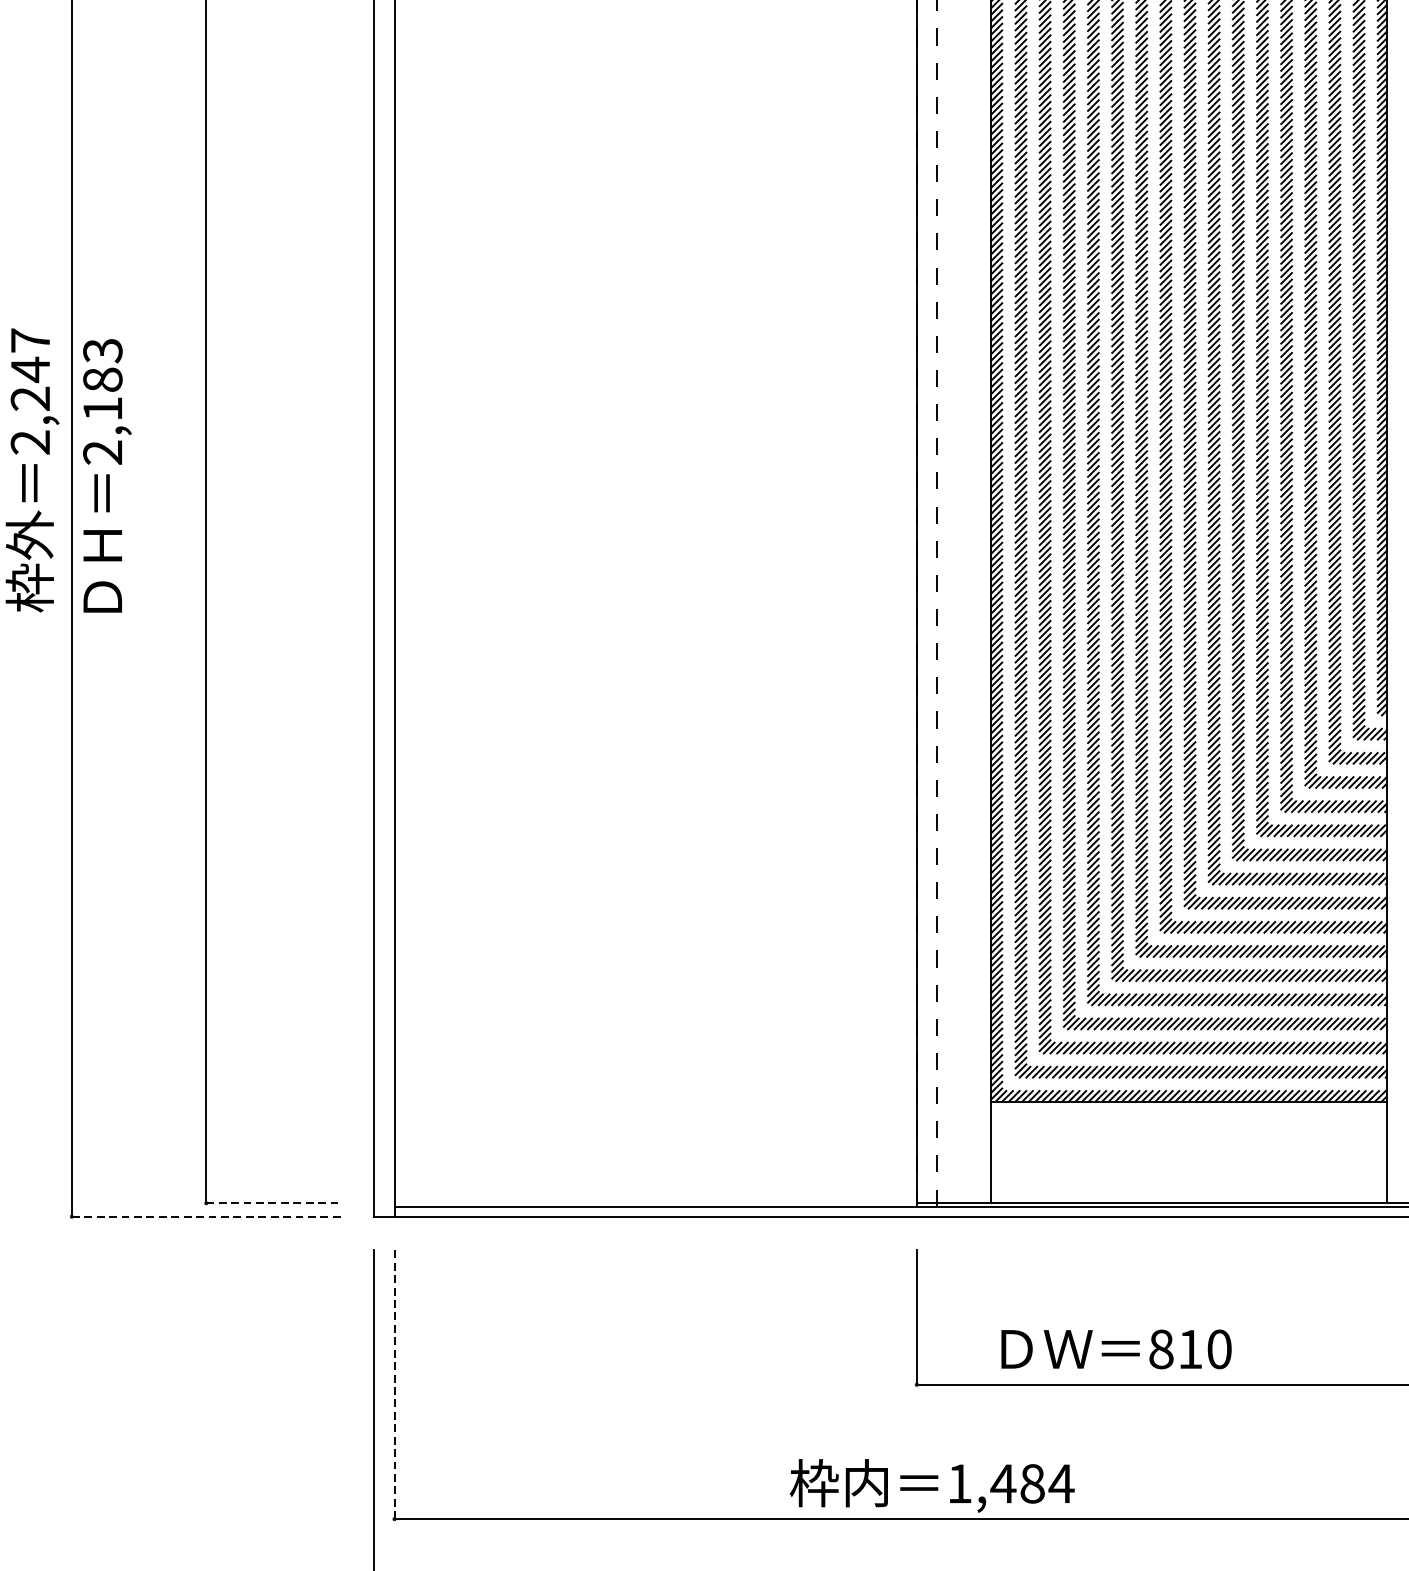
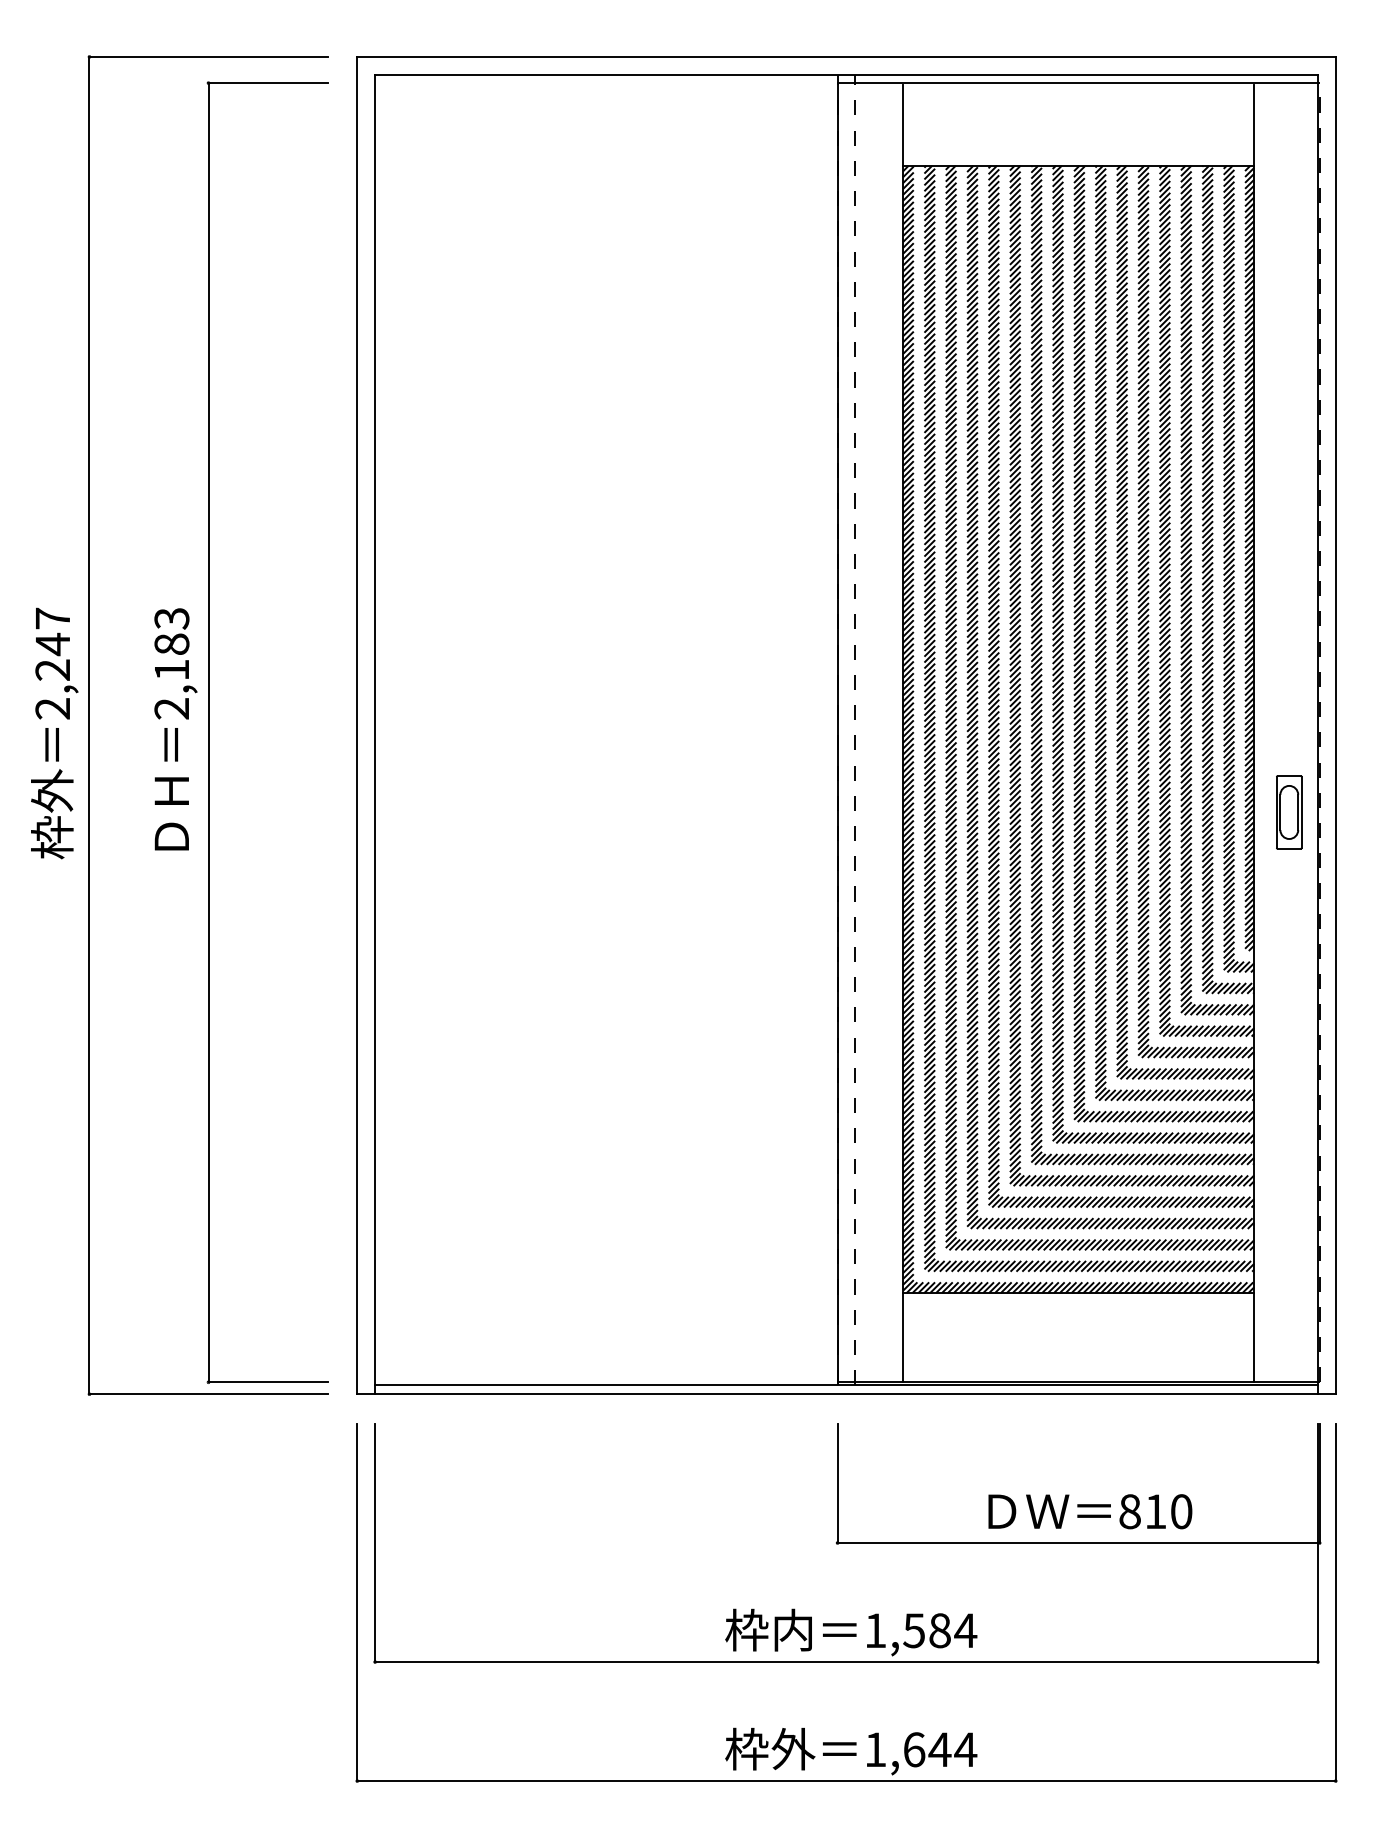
text: (106, 476) -> (175, 729), moved
line: (274, 1203) -> (268, 1382), dashed -> solid
line: (207, 1217) -> (209, 1394), dashed -> solid
text: (1116, 1349) -> (1090, 1511), moved
line: (394, 1384) -> (375, 1542), dashed -> solid
text: (1002, 1483) -> (913, 1630), 1,484 -> 1,584

